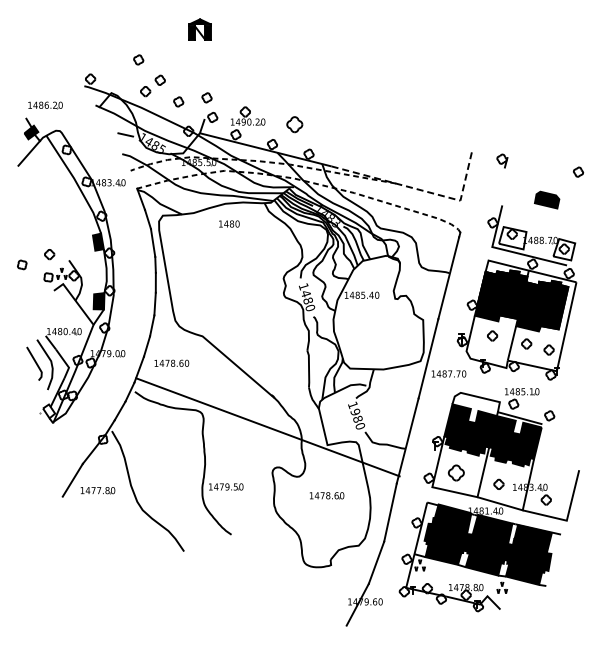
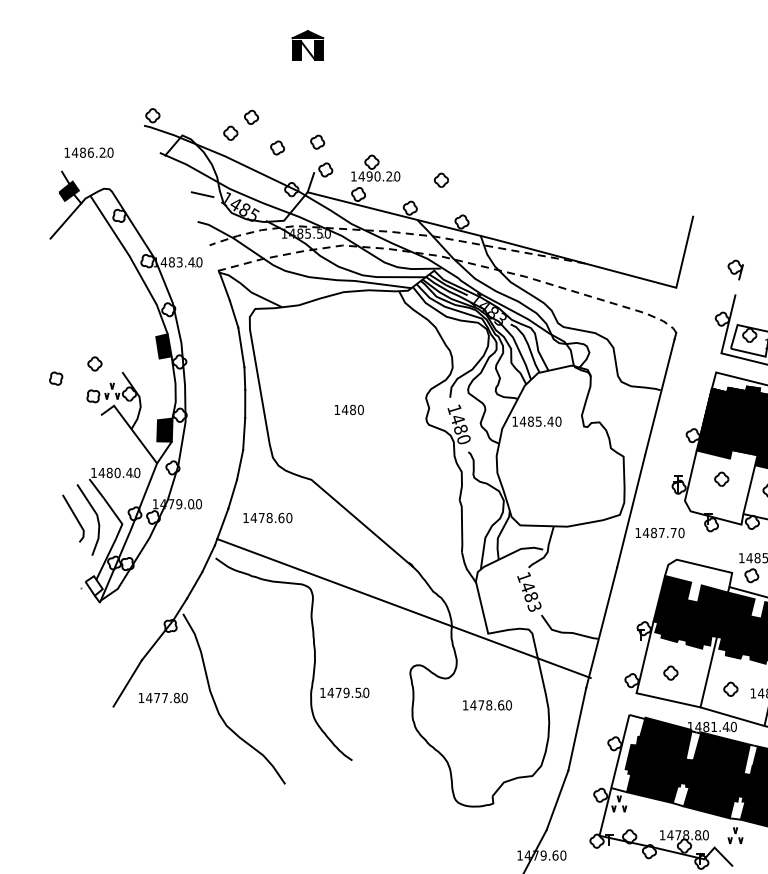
part: (138, 59) -> (220, 87), removed
part: (293, 124) -> (440, 179), size x0.62
part: (502, 160) -> (735, 269), moved
line: (421, 190) -> (621, 273), dashed -> solid
text: (229, 223) -> (349, 409), moved
text: (357, 418) -> (530, 596), 1980 -> 1483
part: (456, 472) -> (670, 672), size x0.62

